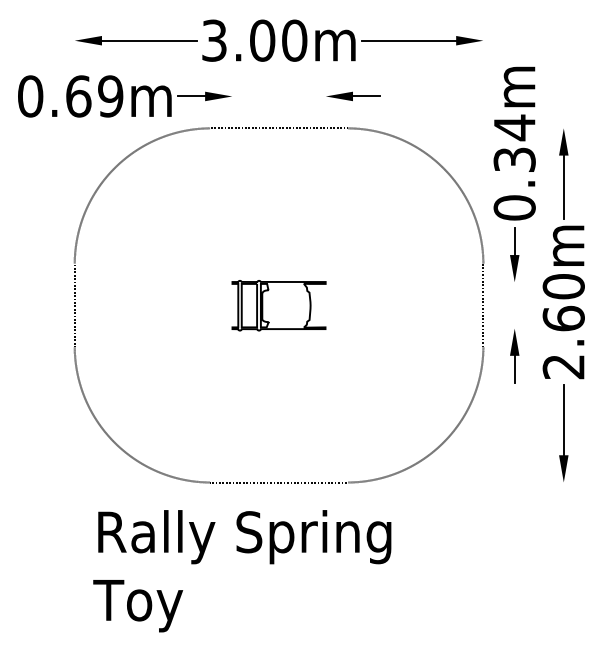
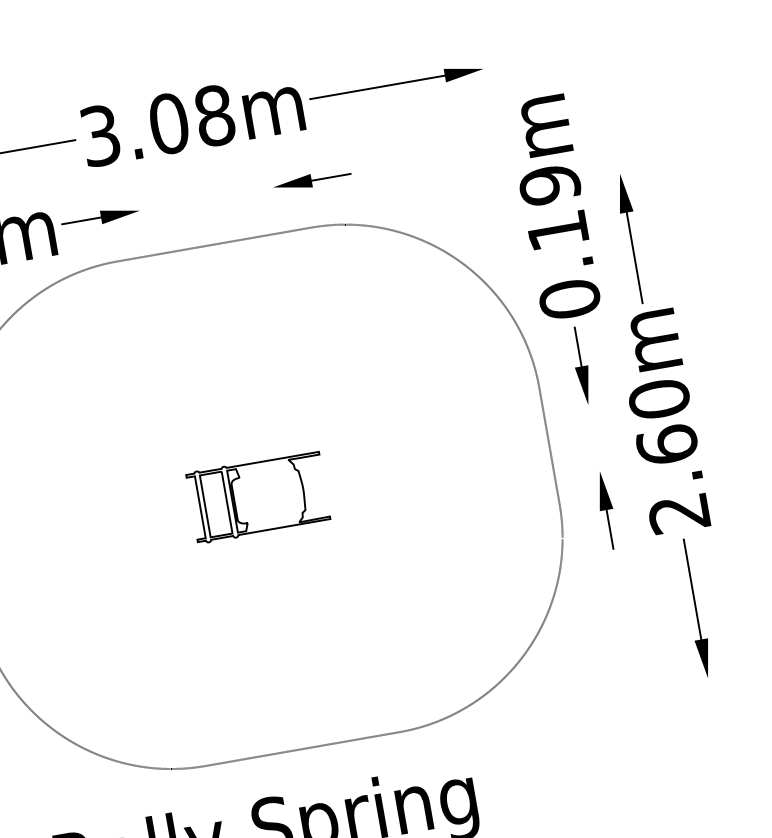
text: (294, 40) -> (214, 115), 3.00m -> 3.08m
text: (514, 142) -> (553, 206), 0.34m -> 0.19m

